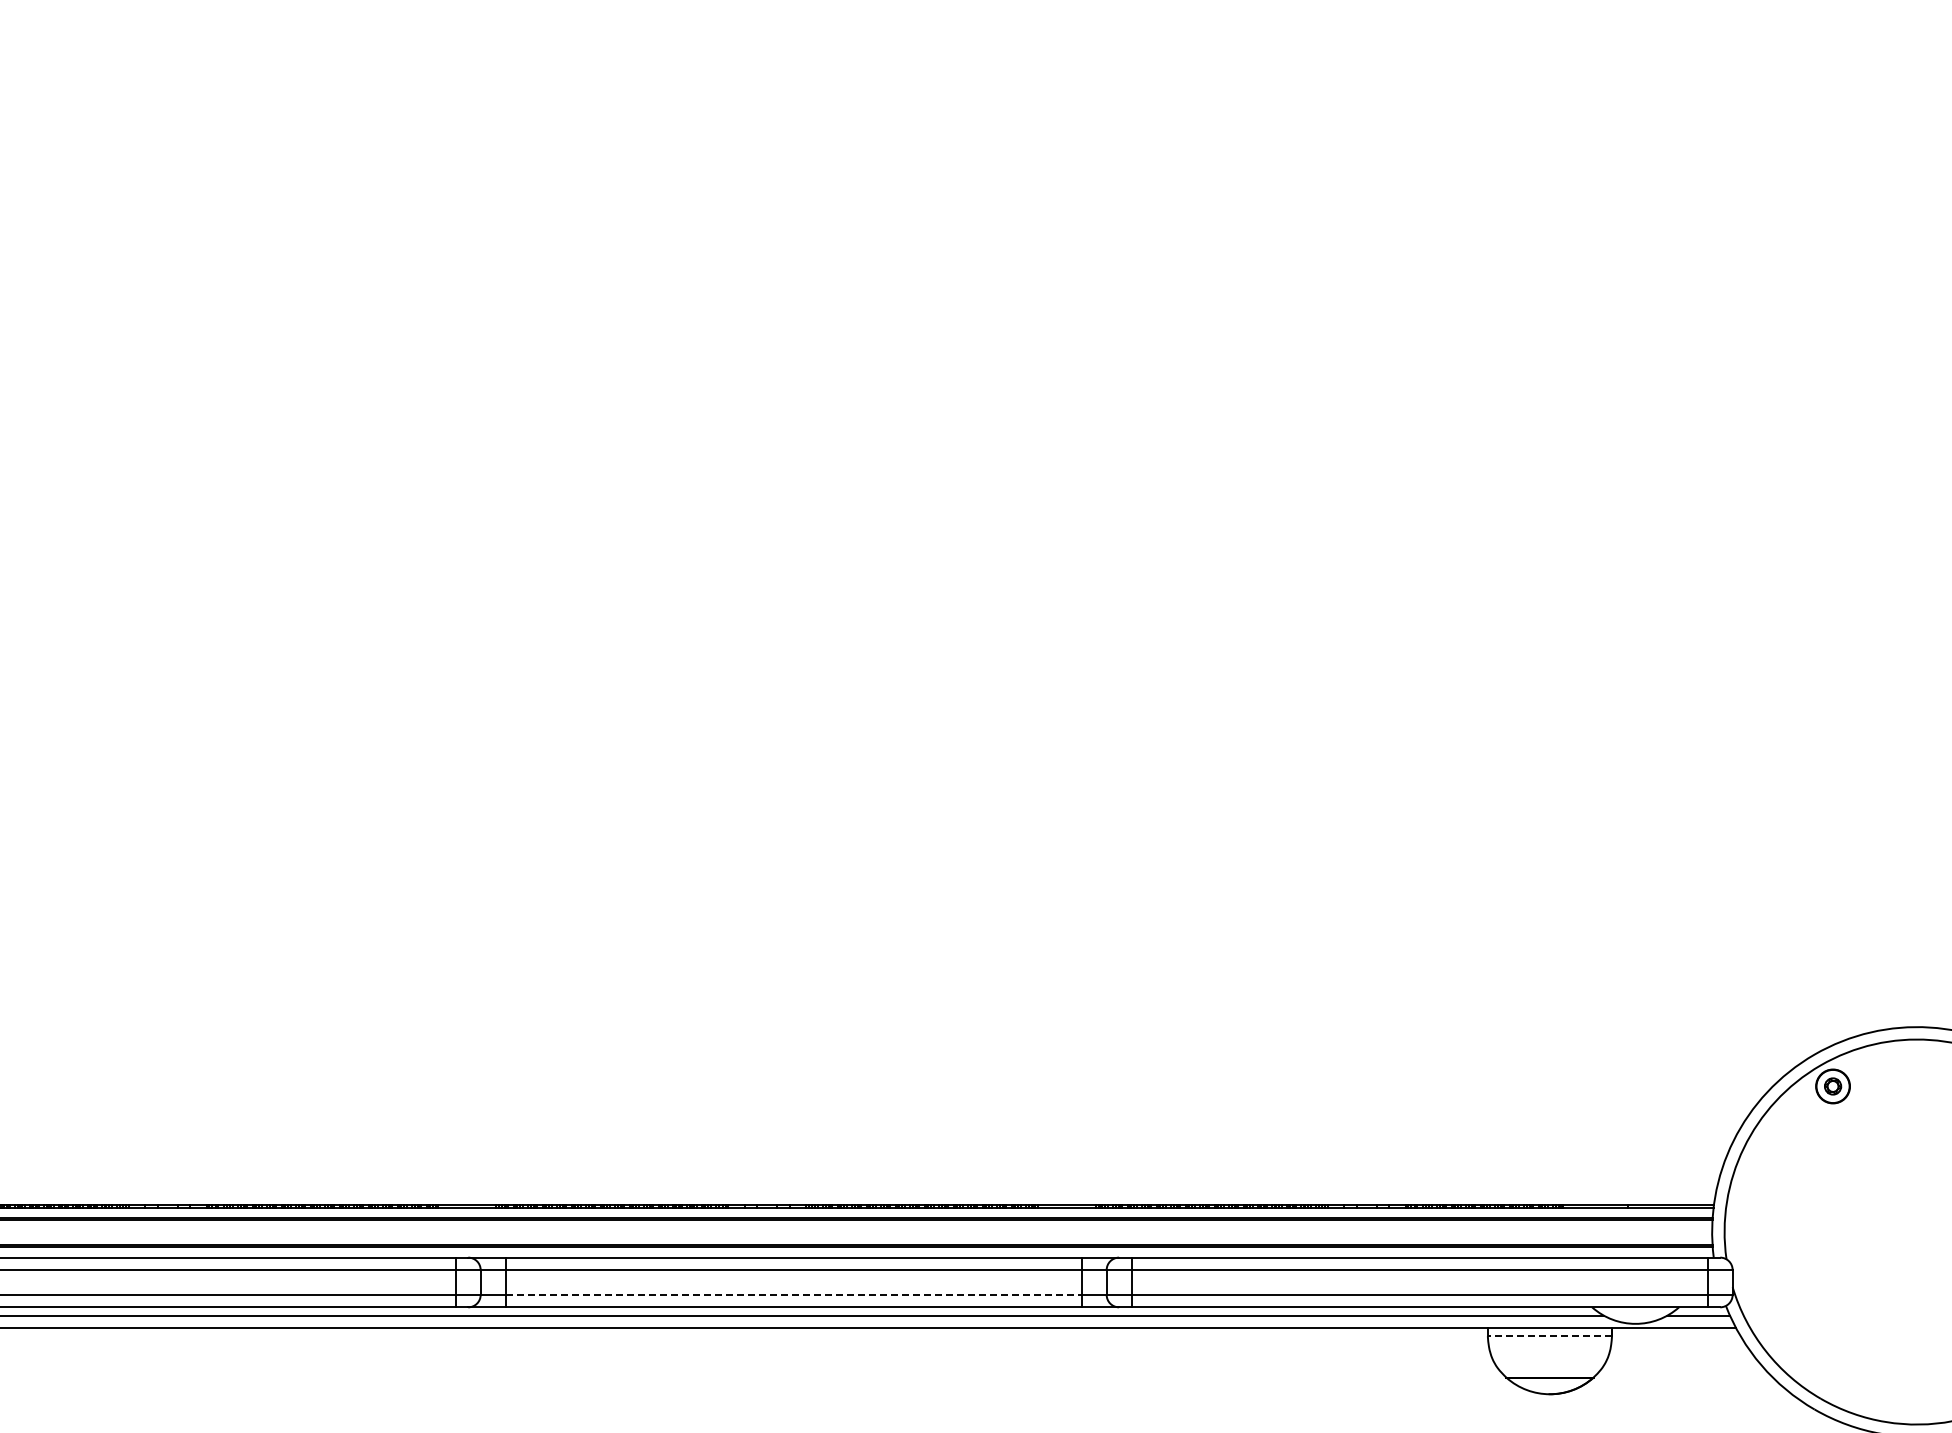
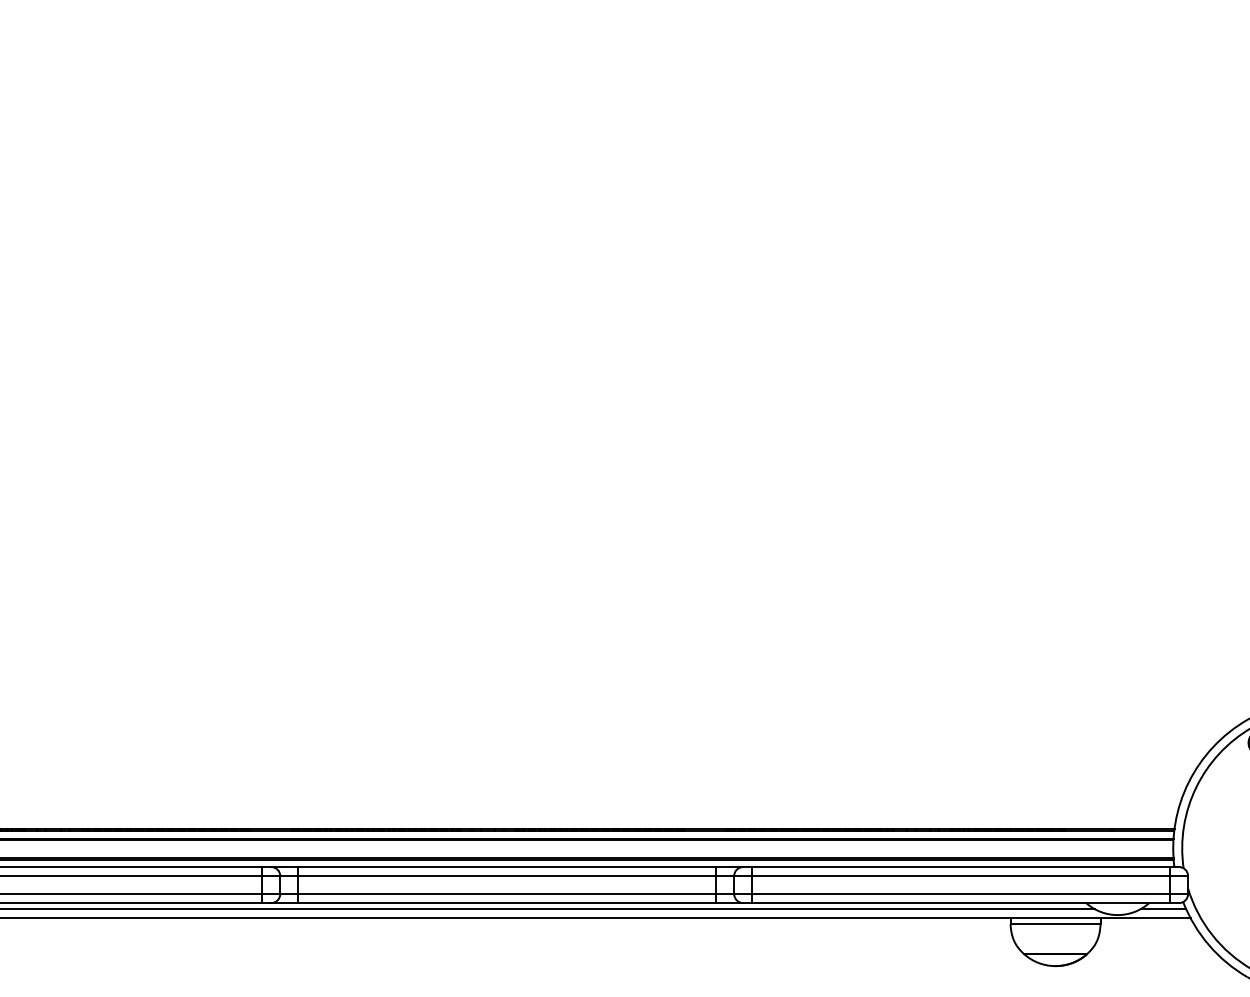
line: (794, 1294) -> (507, 893), dashed -> solid
line: (1549, 1336) -> (1055, 924), dashed -> solid

